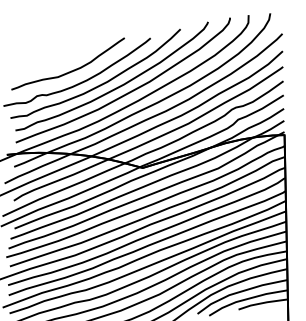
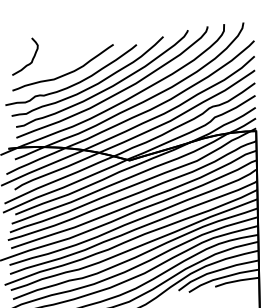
part: (32, 54) -> (31, 59), added

